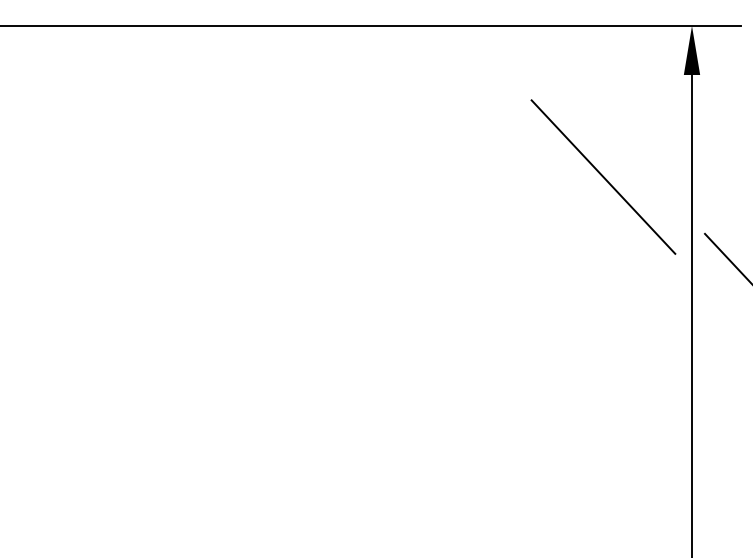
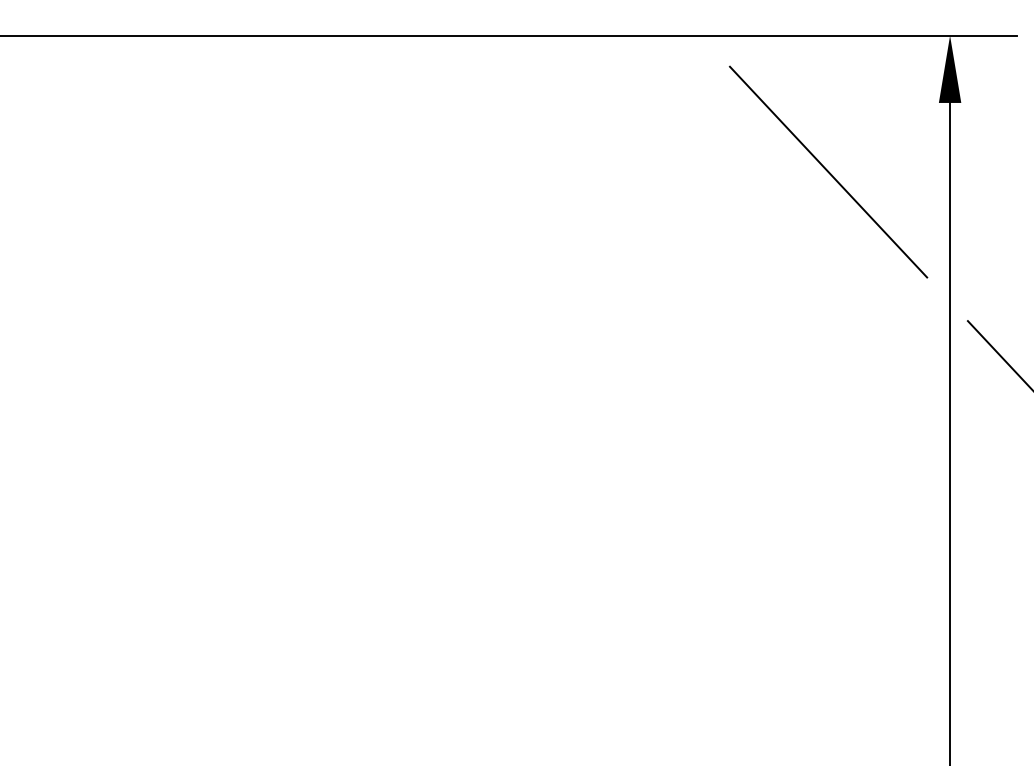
line: (603, 176) -> (828, 171), moved

